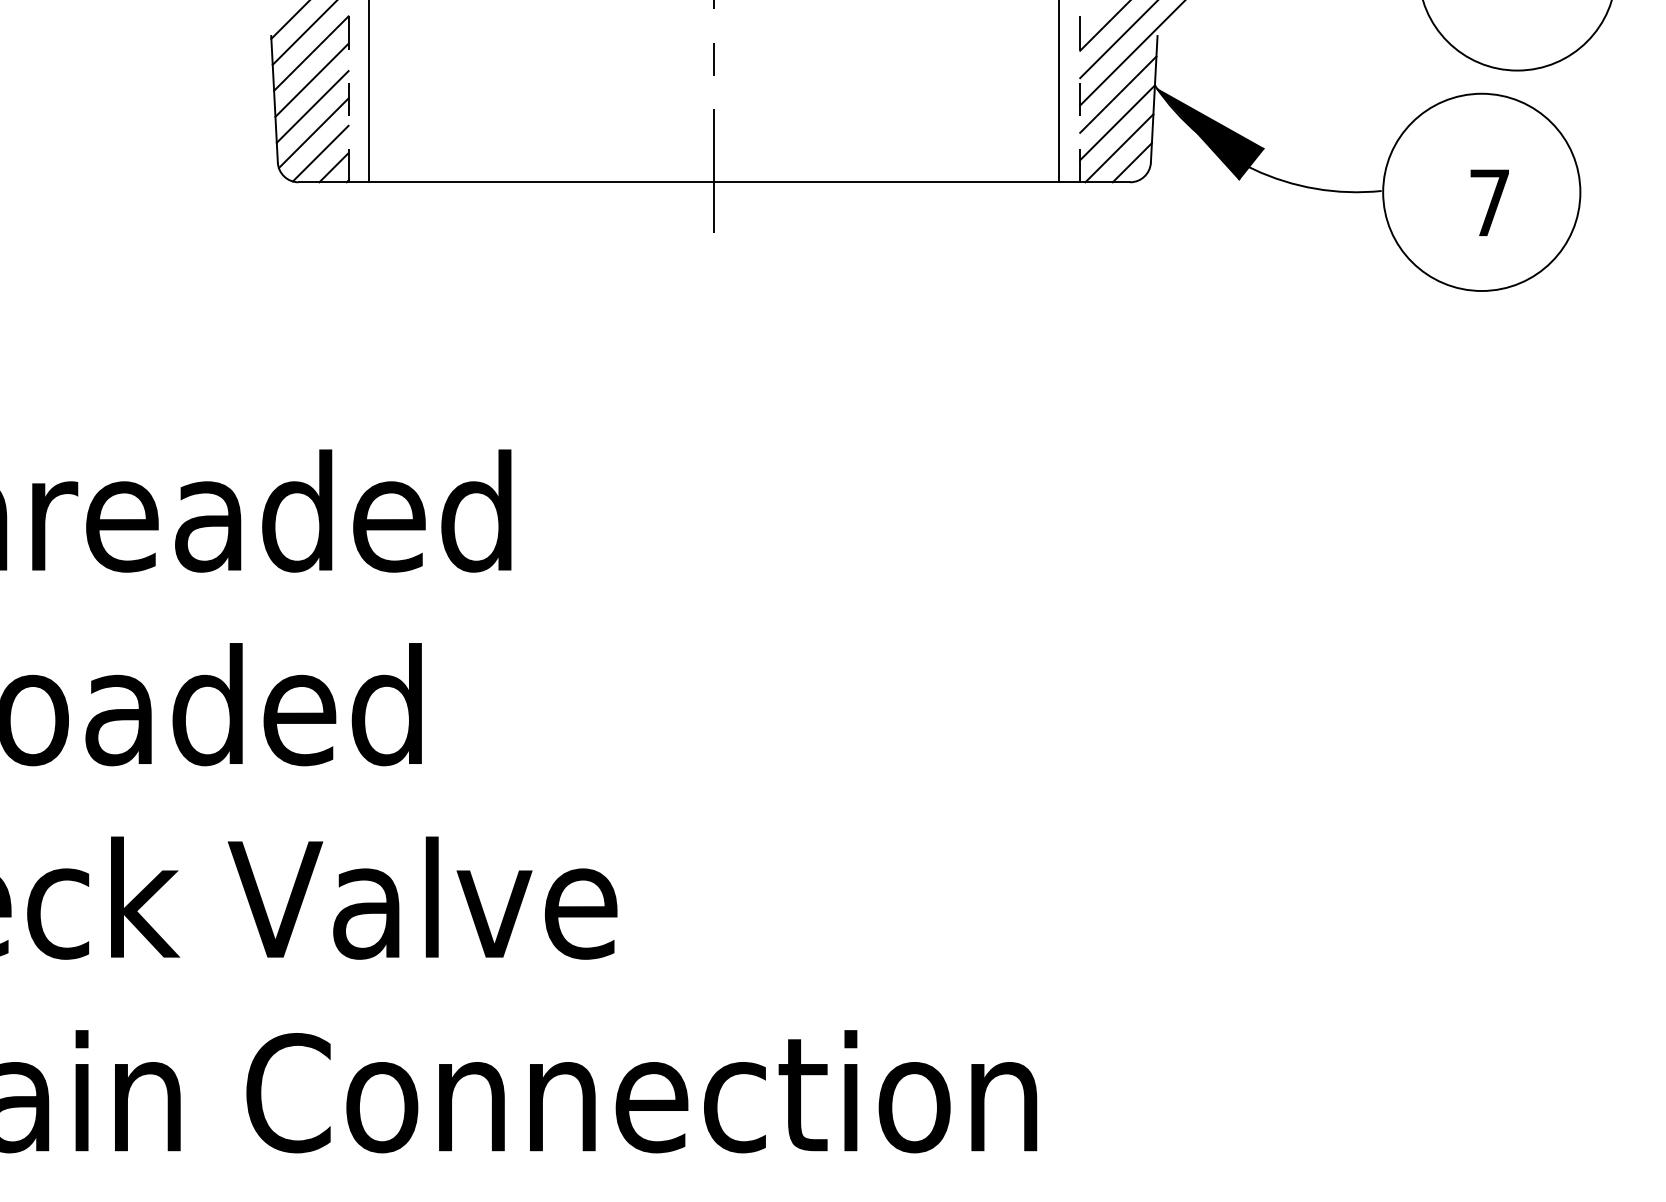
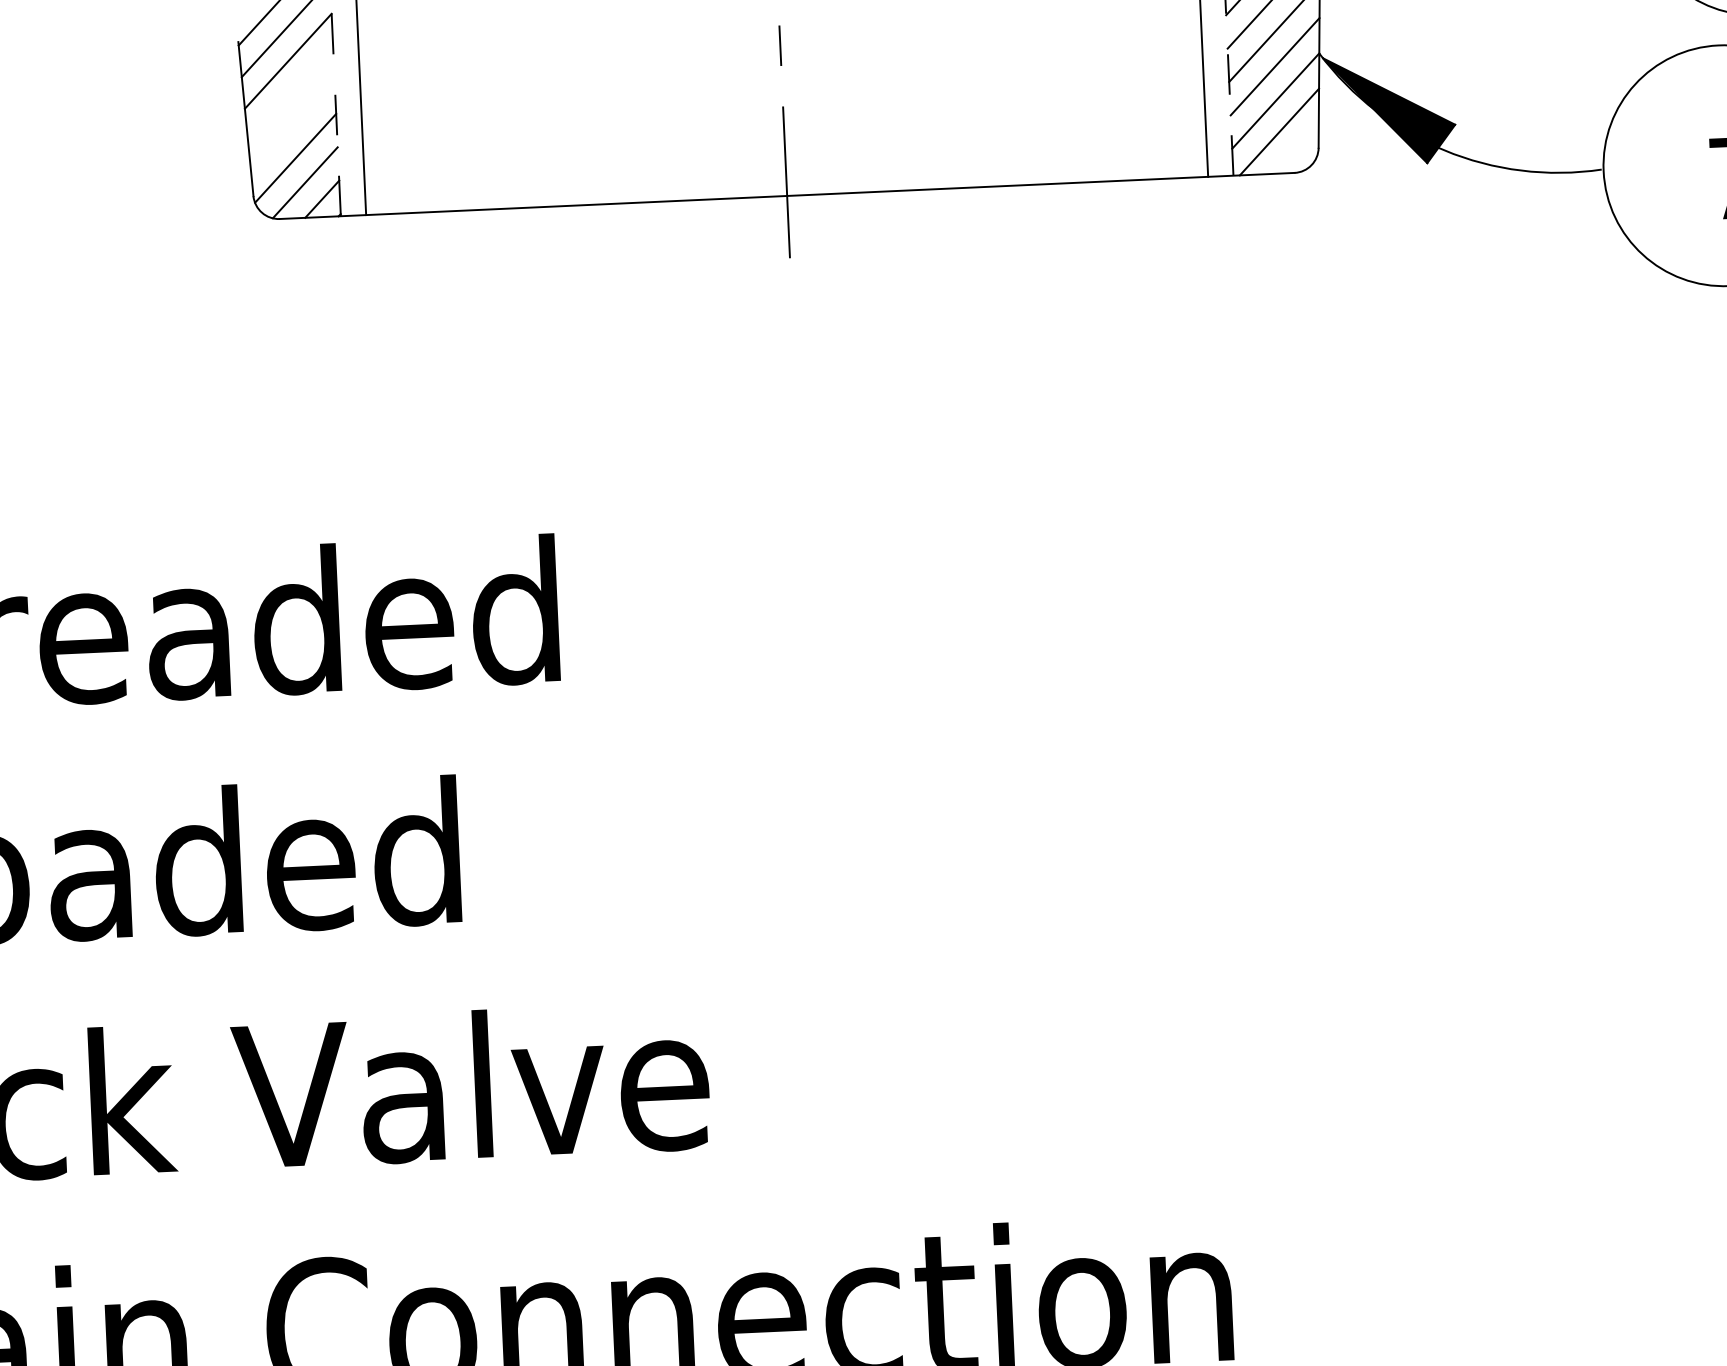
line: (311, 79) -> (289, 92), removed
line: (312, 106) -> (292, 125), removed
line: (1131, 162) -> (1294, 148), removed

